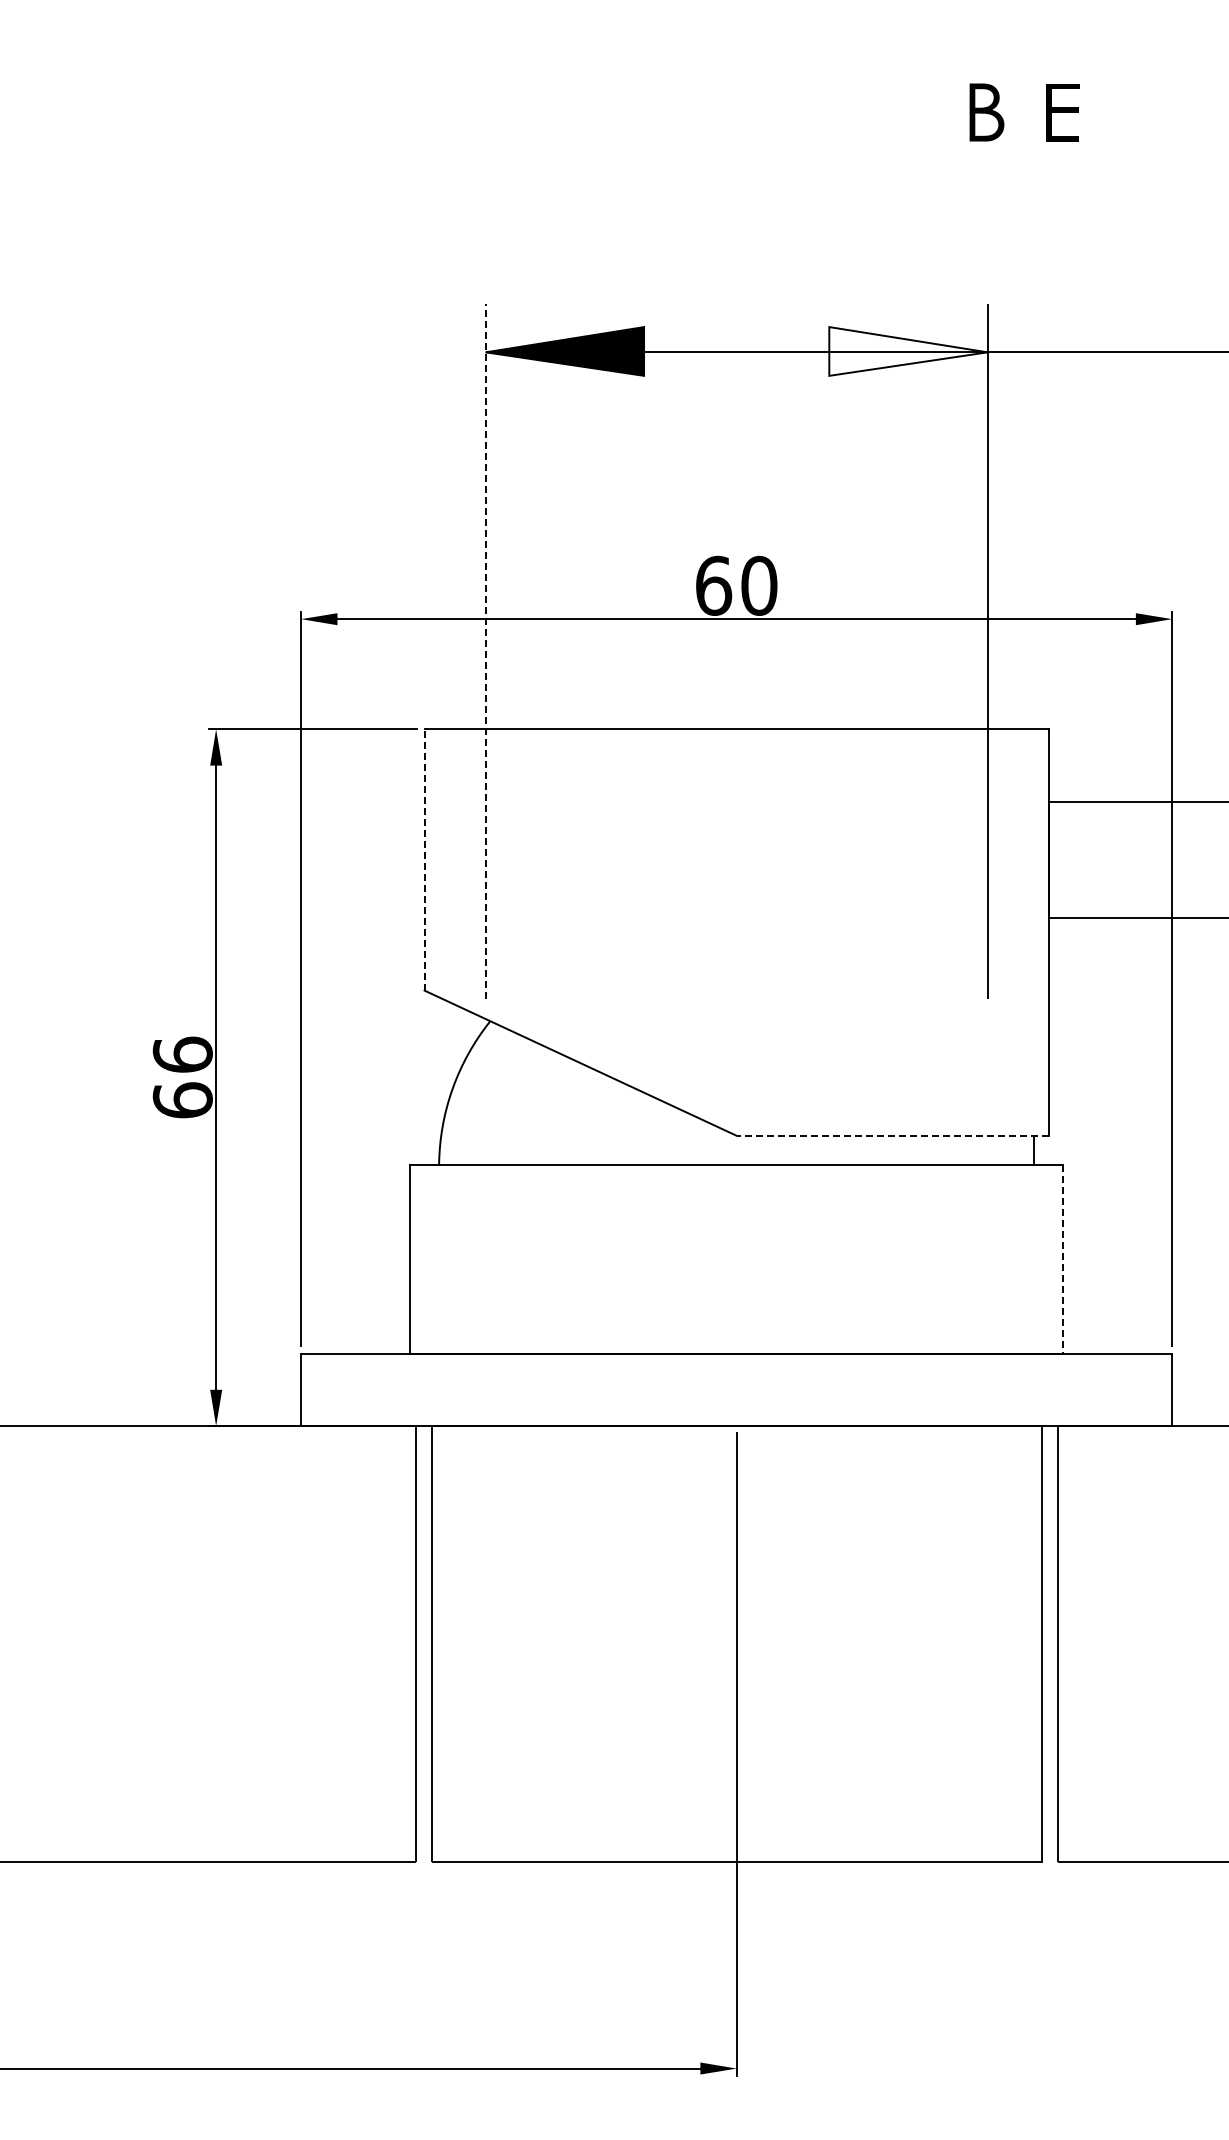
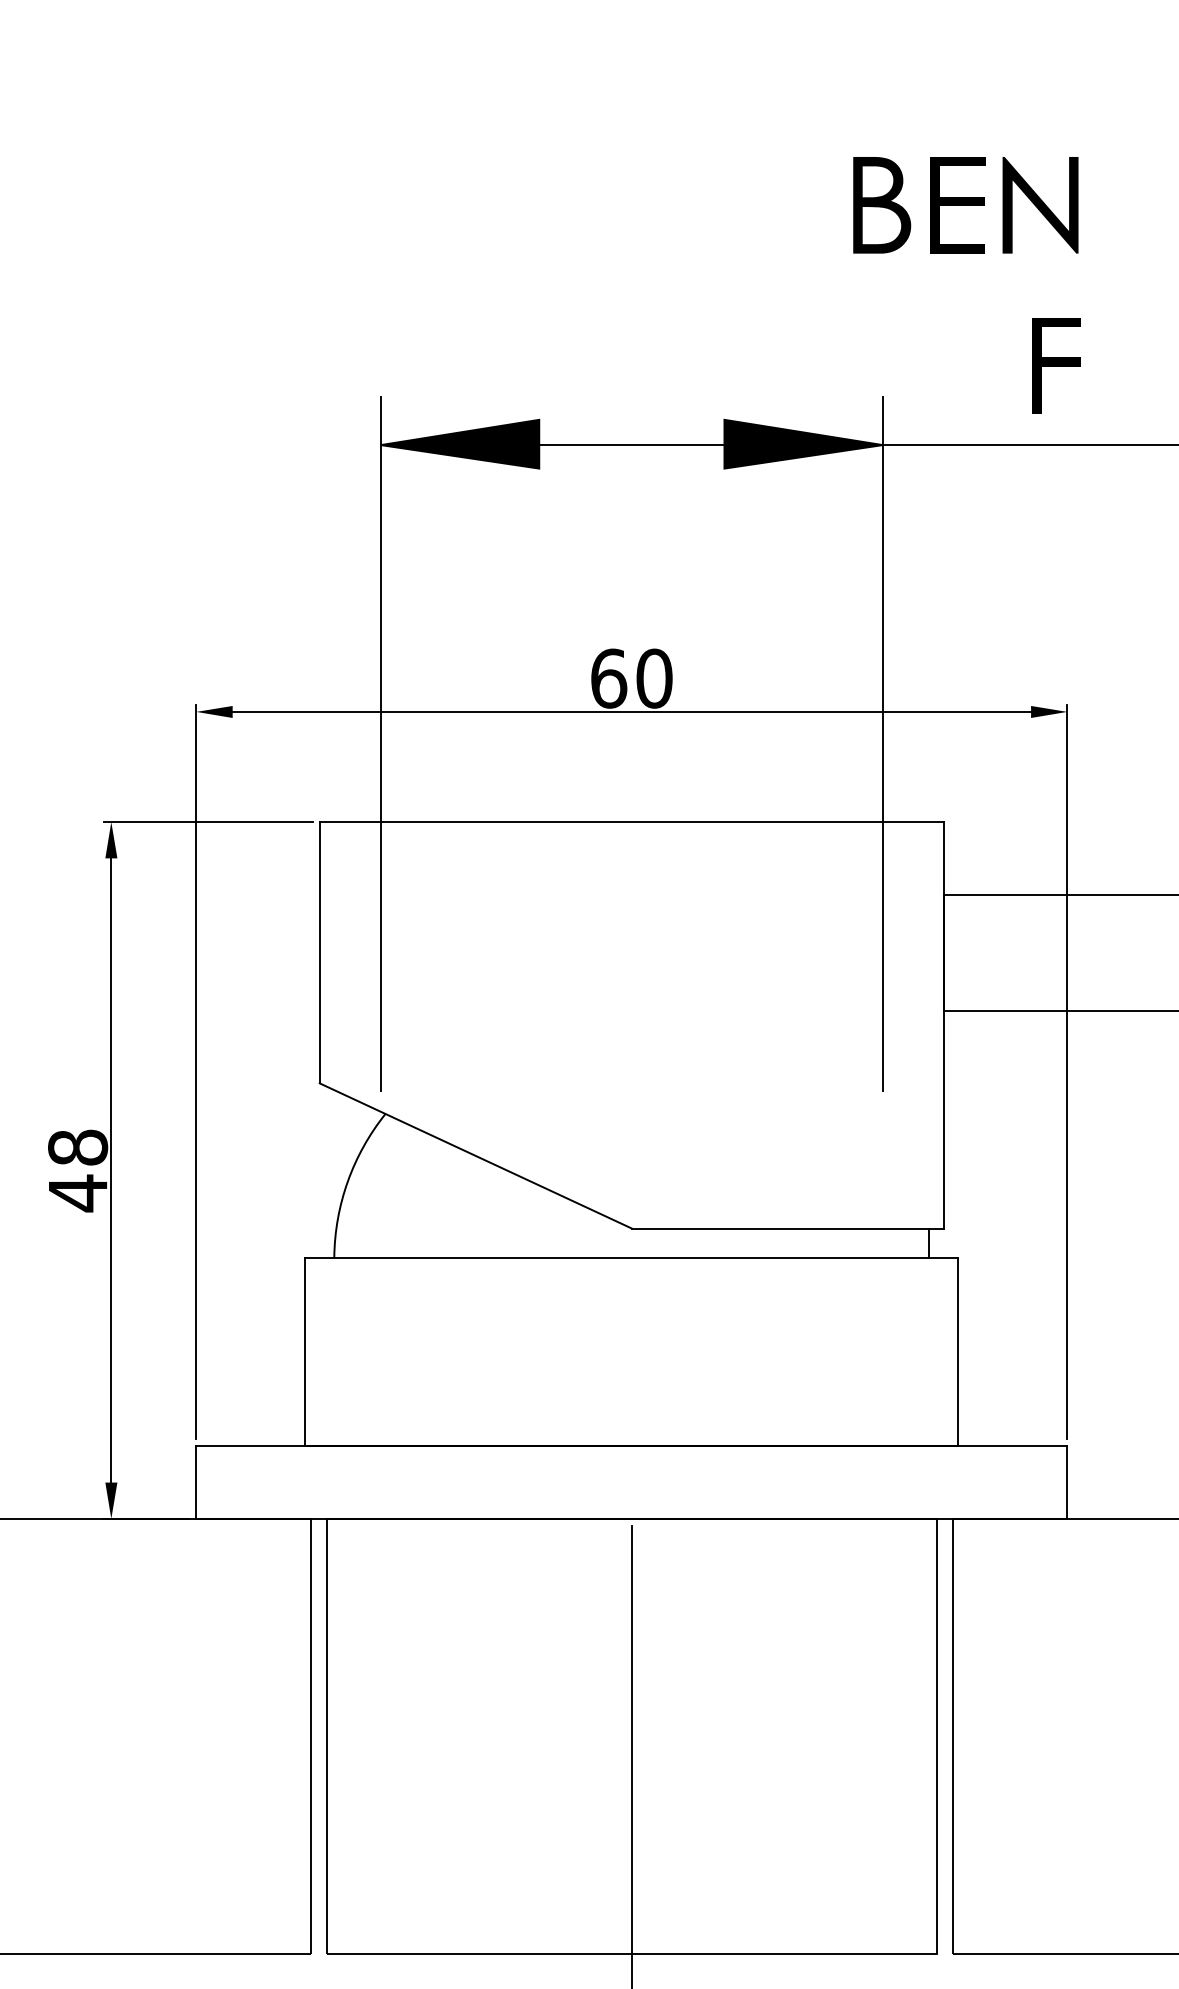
part: (986, 112) -> (881, 205), size x1.67
part: (1062, 112) -> (957, 205), size x1.67
part: (1145, 112) -> (1040, 205), added
part: (1161, 273) -> (1056, 366), added
fill: (908, 351) -> (803, 444), added
line: (485, 651) -> (380, 744), dashed -> solid
line: (424, 859) -> (319, 952), dashed -> solid
text: (182, 1077) -> (77, 1170), 66 -> 48
line: (892, 1135) -> (787, 1228), dashed -> solid
line: (1063, 1259) -> (958, 1352), dashed -> solid

